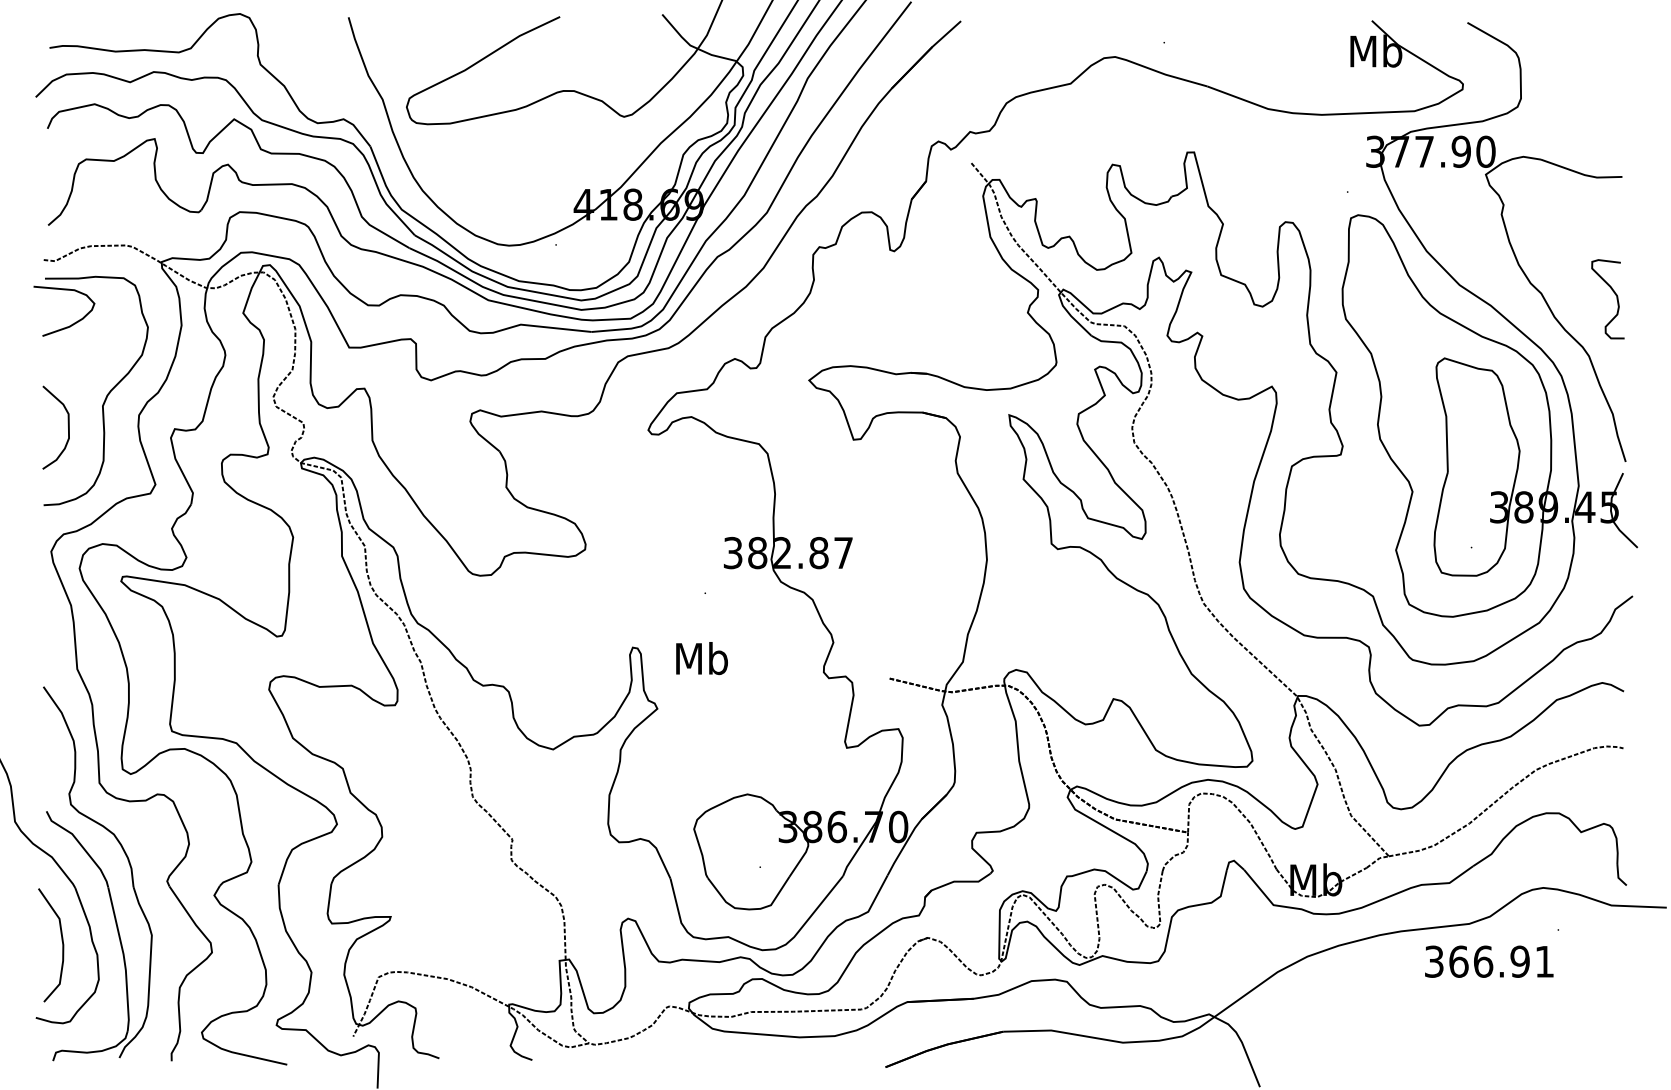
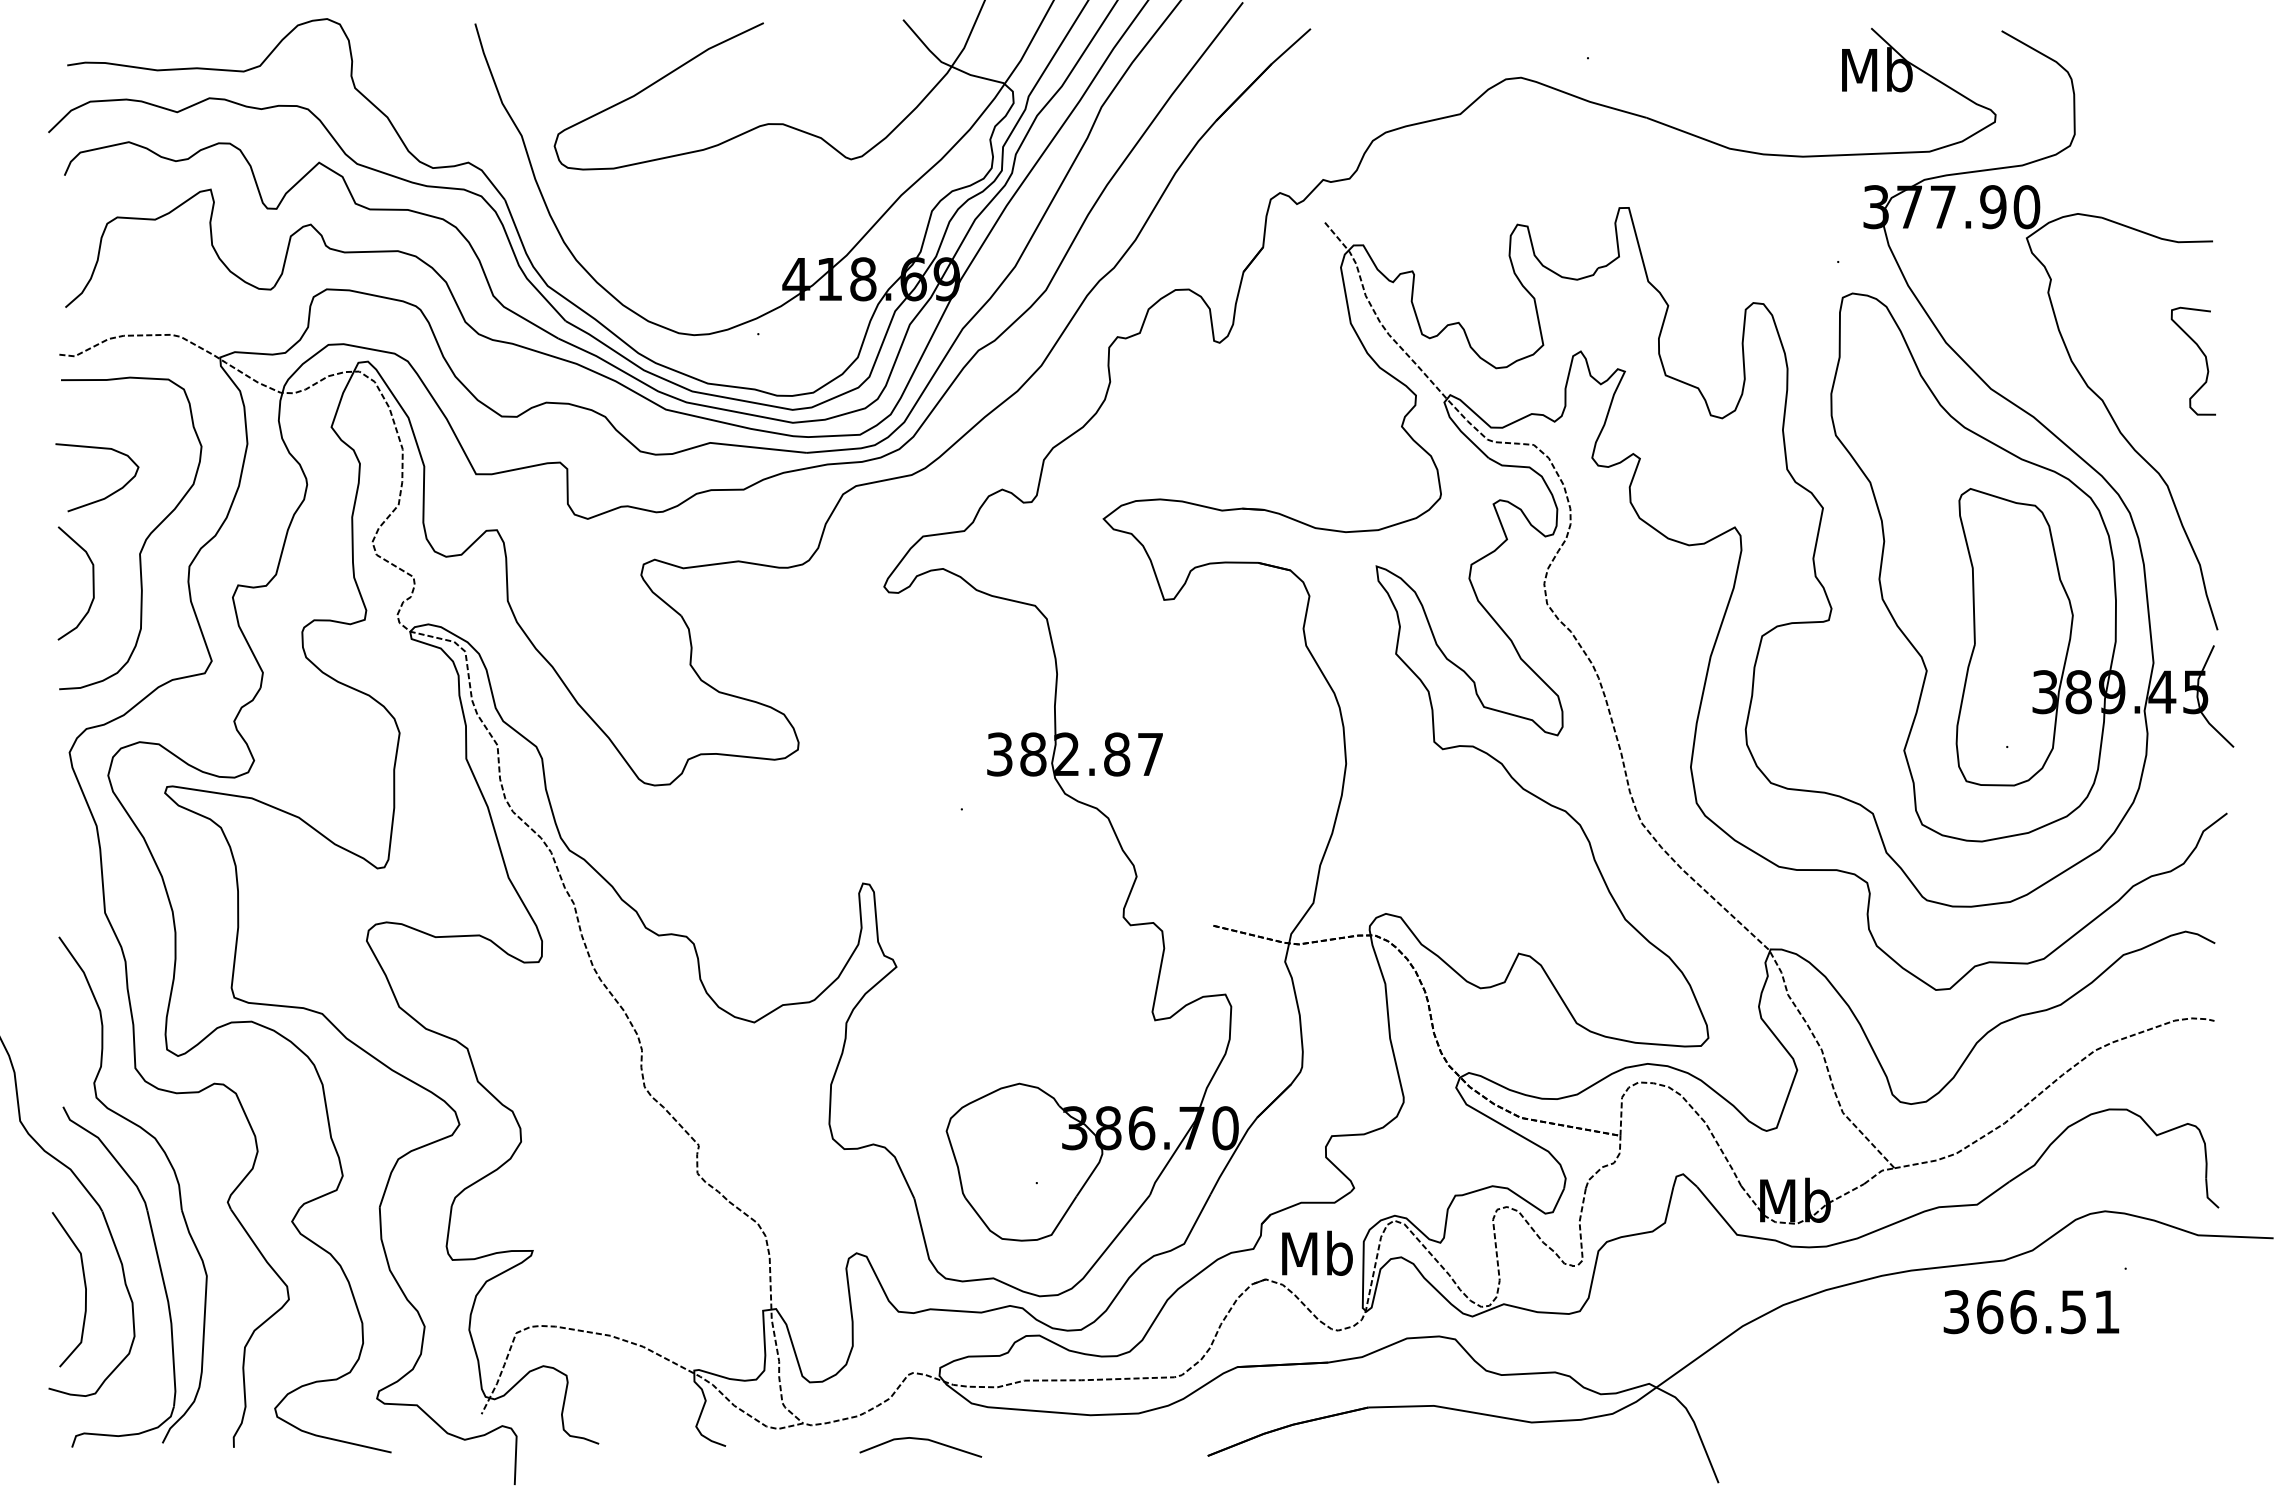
curve: (1613, 292) -> (2200, 351), moved
curve: (71, 324) -> (107, 495), moved
text: (702, 657) -> (1317, 1252), moved
text: (1520, 961) -> (2073, 1311), 366.91 -> 366.51
line: (677, 1055) -> (923, 1440), added

